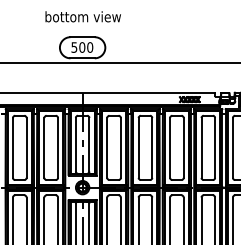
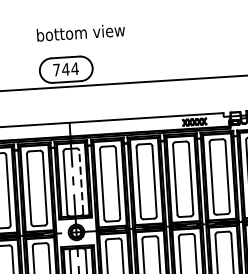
text: (82, 16) -> (80, 32), moved
text: (82, 47) -> (66, 69), 500 -> 744
line: (89, 144) -> (81, 181), solid -> dashed

